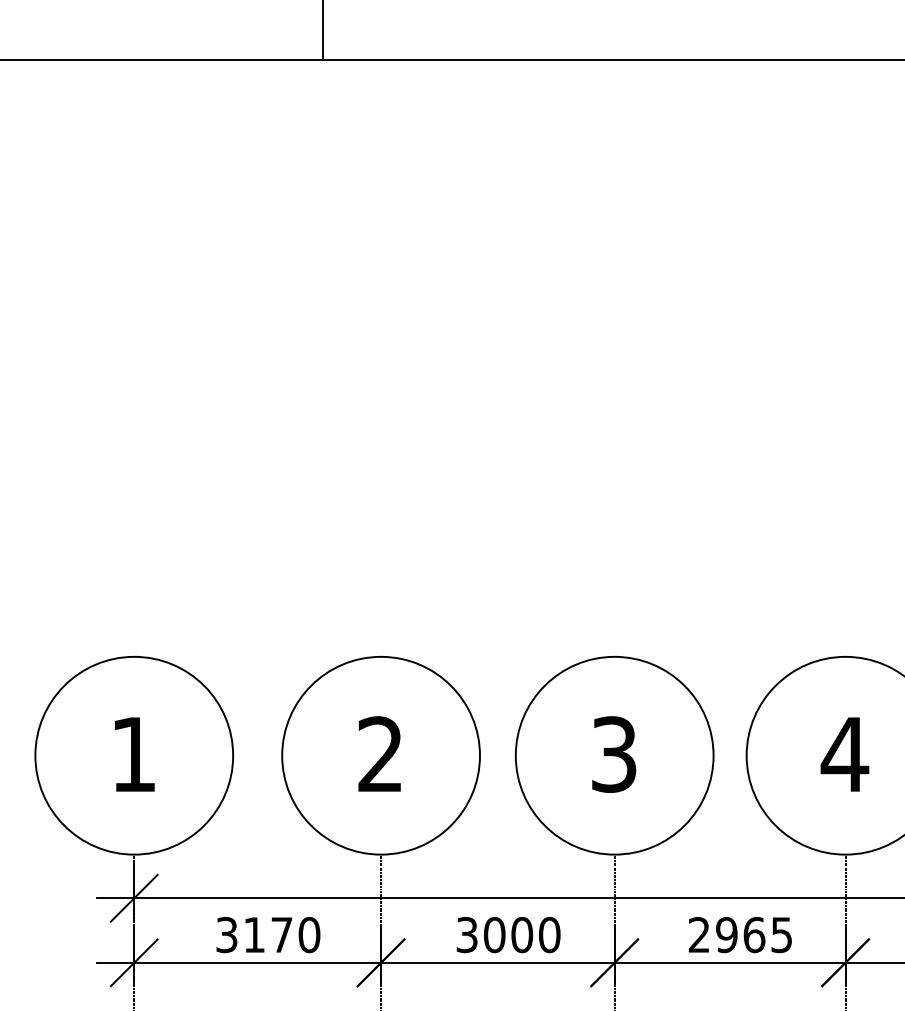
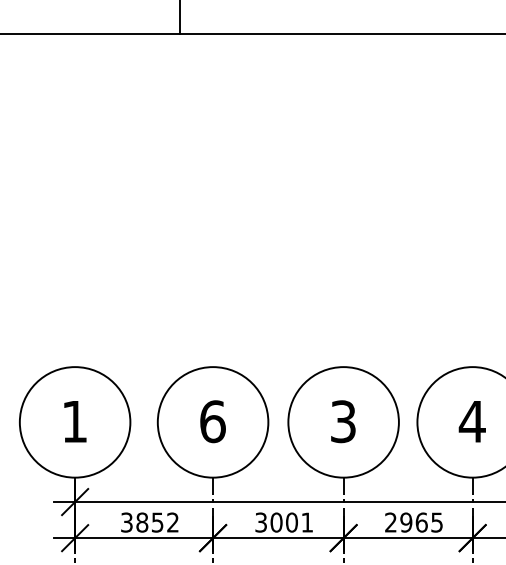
text: (380, 754) -> (212, 421), 2 -> 6
text: (281, 934) -> (157, 522), 3170 -> 3852
text: (550, 934) -> (307, 522), 3000 -> 3001

